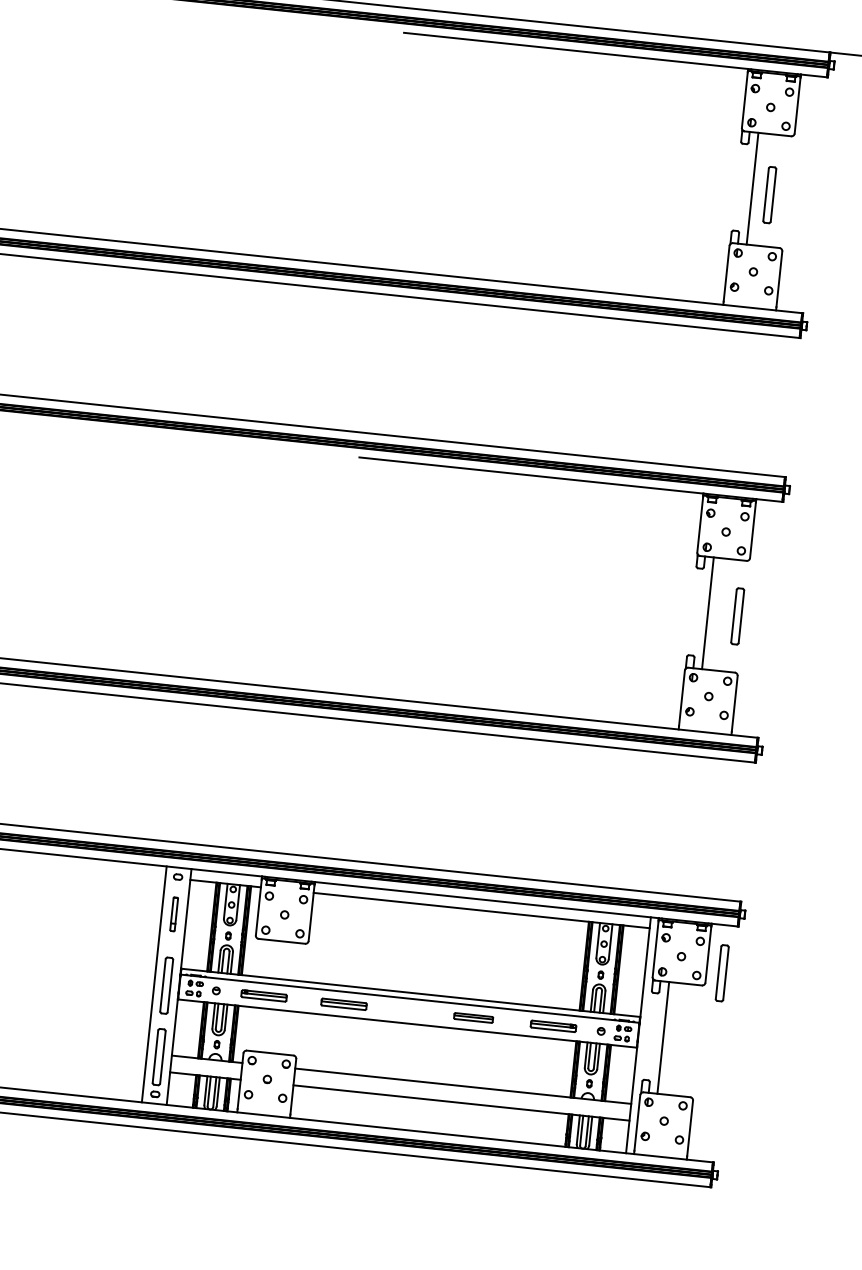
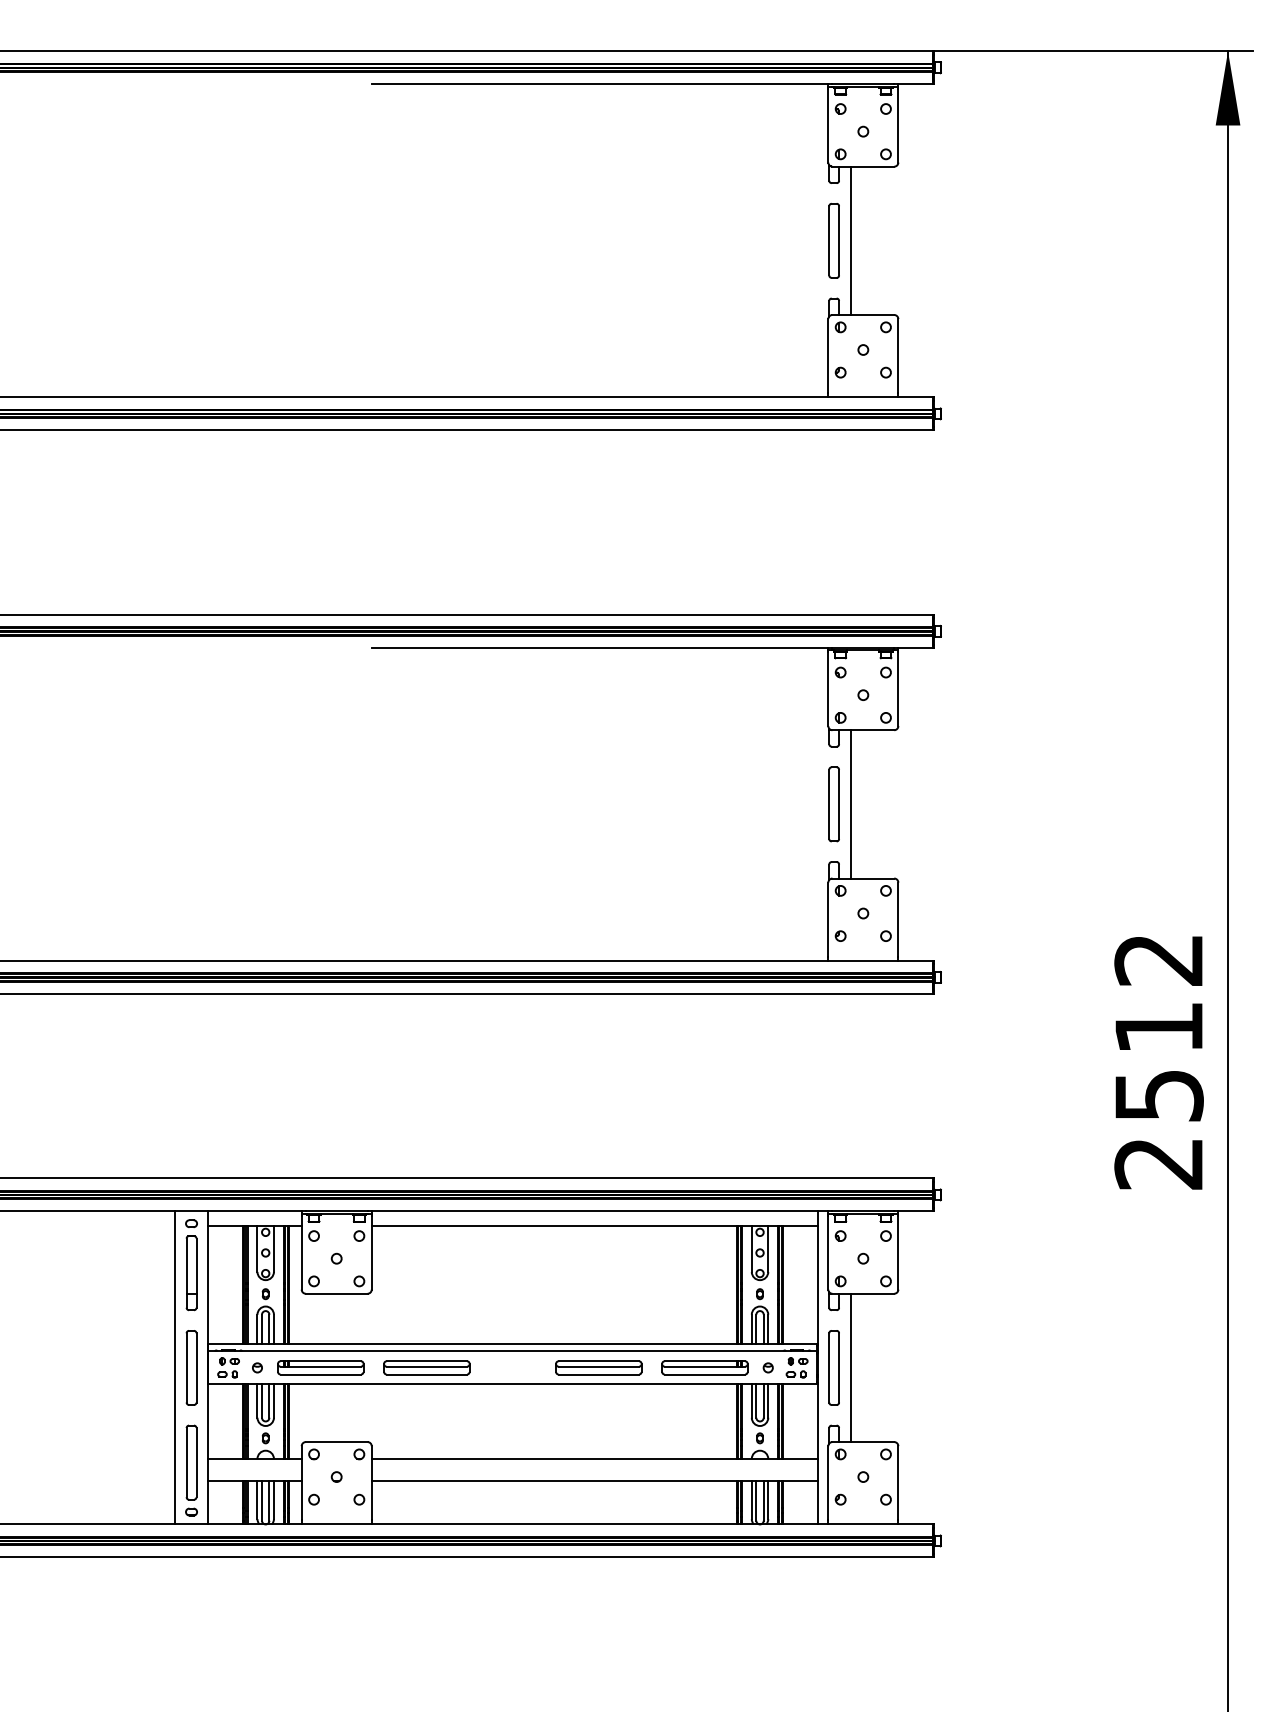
part: (769, 194) -> (833, 240), moved
part: (737, 616) -> (833, 804), moved
part: (174, 914) -> (191, 1273), size x1.67
part: (721, 972) -> (833, 1367), moved
part: (263, 995) -> (320, 1367), size x1.43
part: (343, 1004) -> (426, 1367), size x1.43
part: (473, 1017) -> (598, 1367), size x1.67
part: (553, 1026) -> (704, 1367), size x1.43

